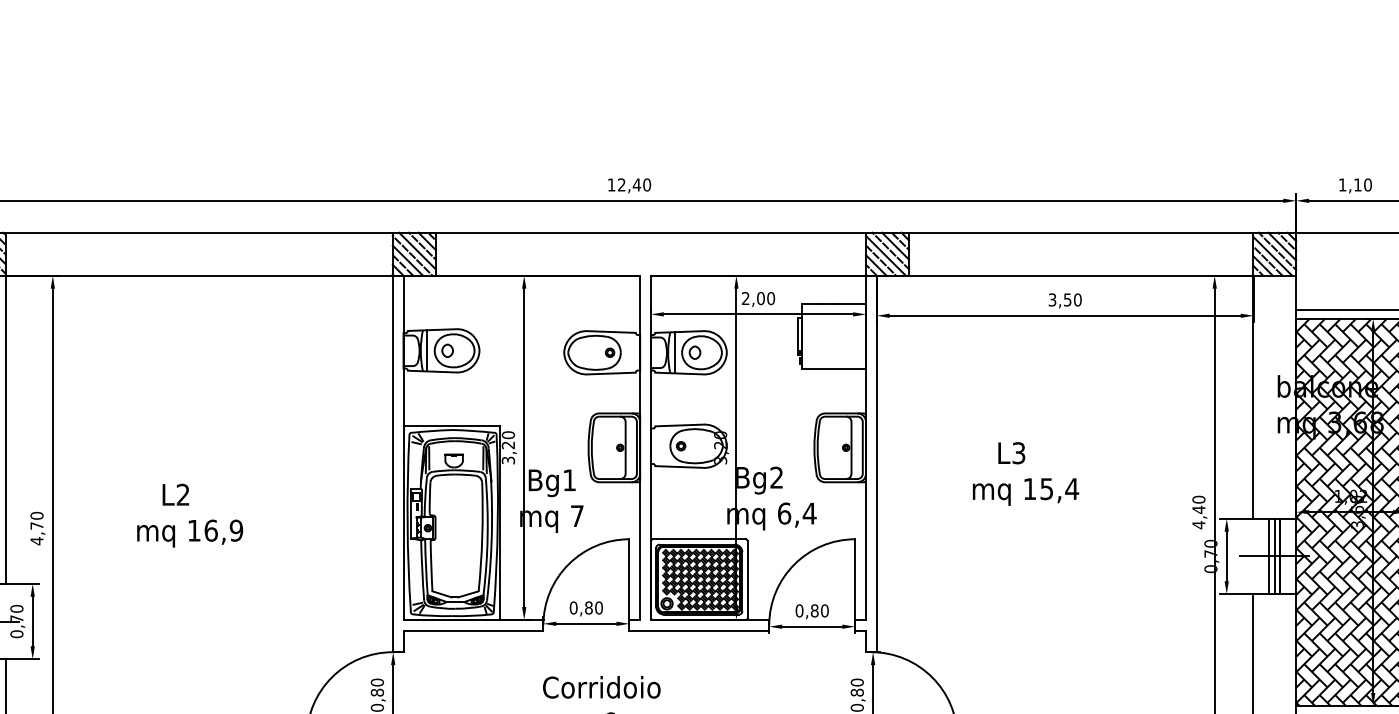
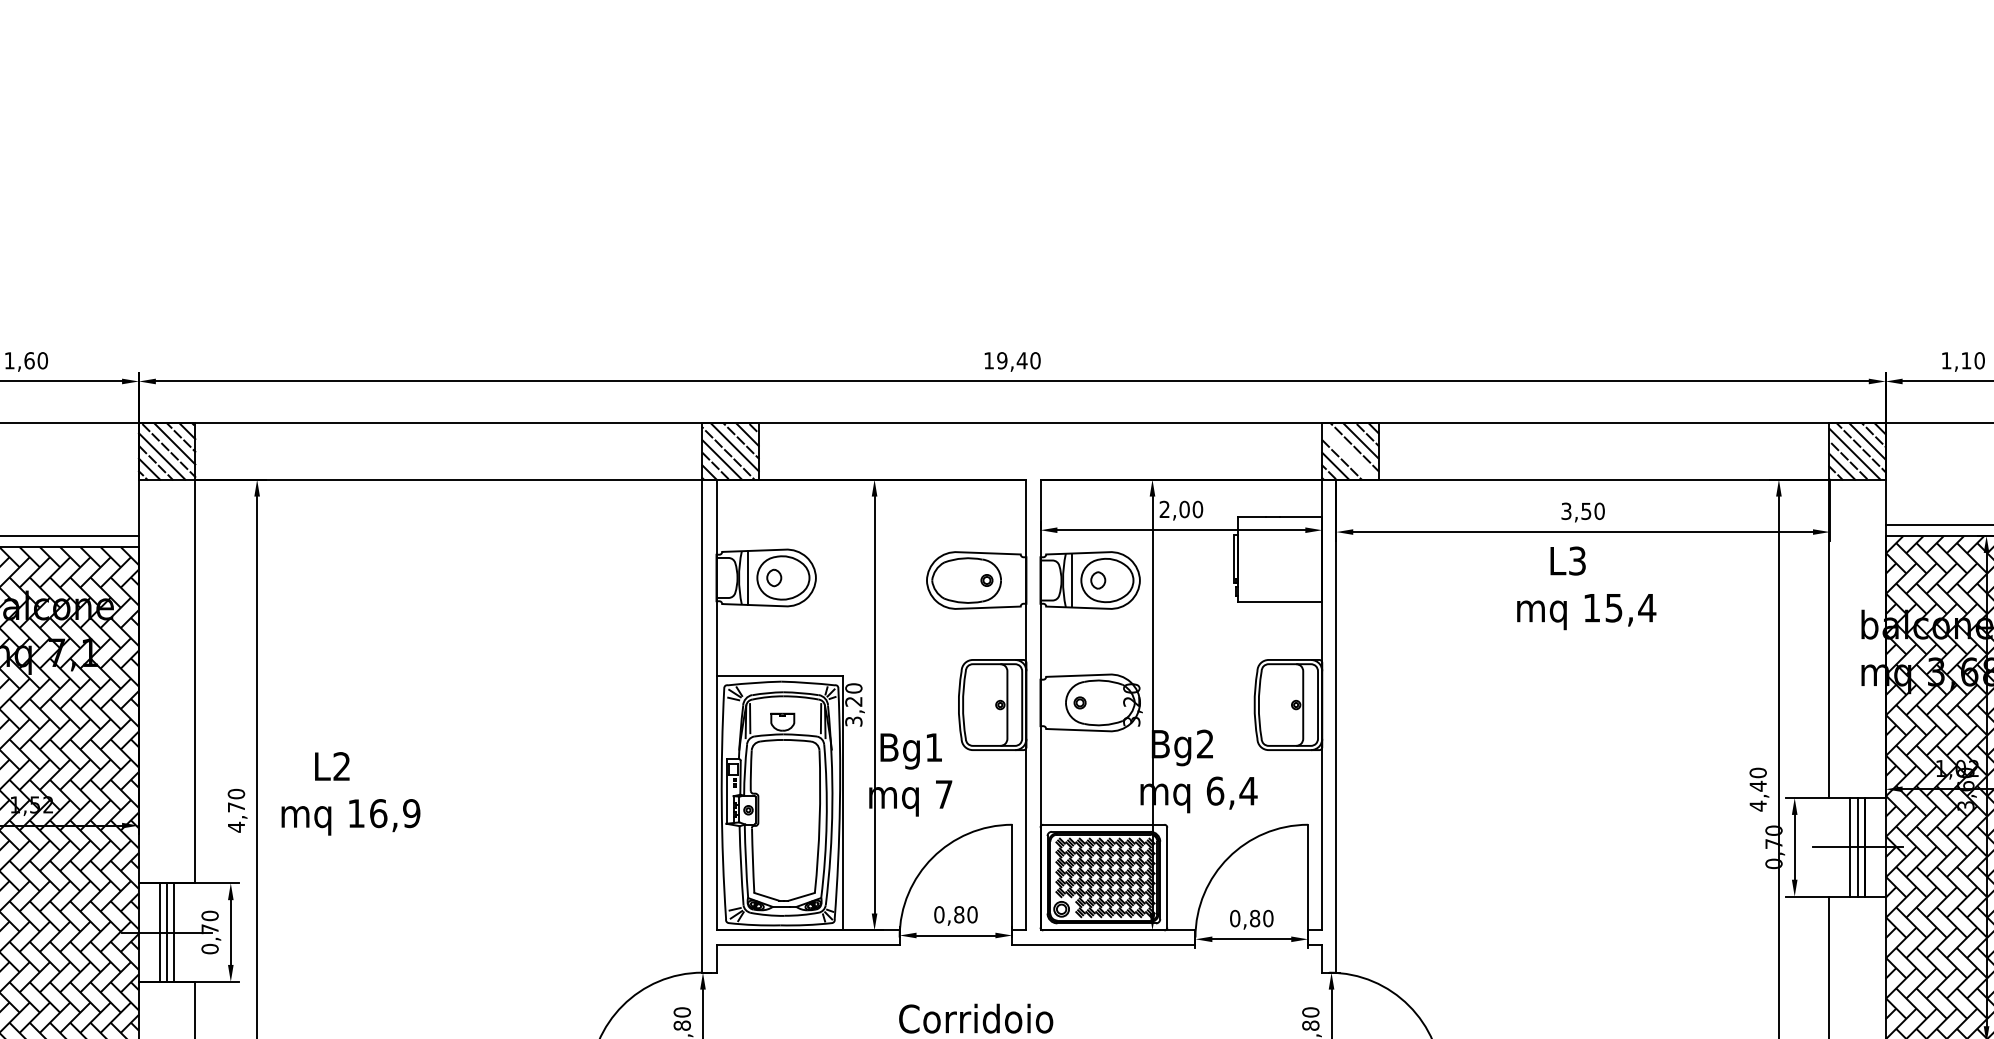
text: (621, 184) -> (1002, 360), 12,40 -> 19,40
line: (886, 255) -> (1348, 453), removed
text: (1025, 474) -> (1586, 588), moved
text: (189, 515) -> (350, 793), moved

